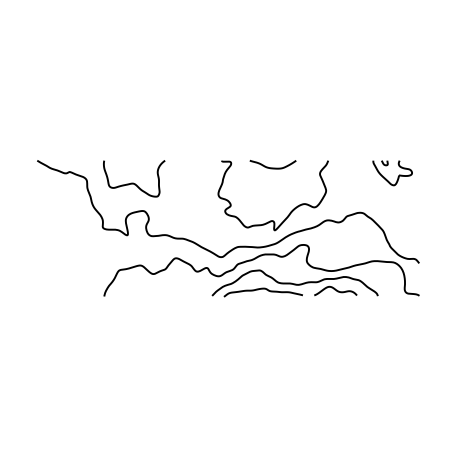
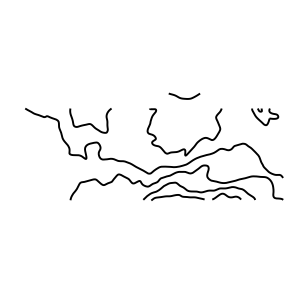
curve: (273, 166) -> (184, 97), moved

